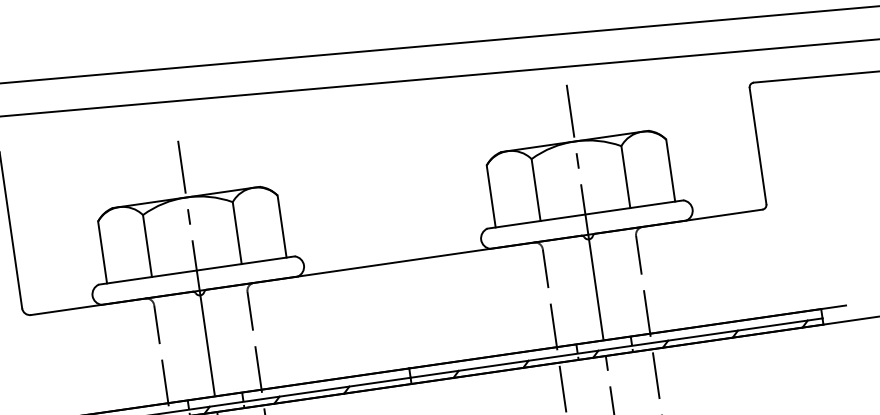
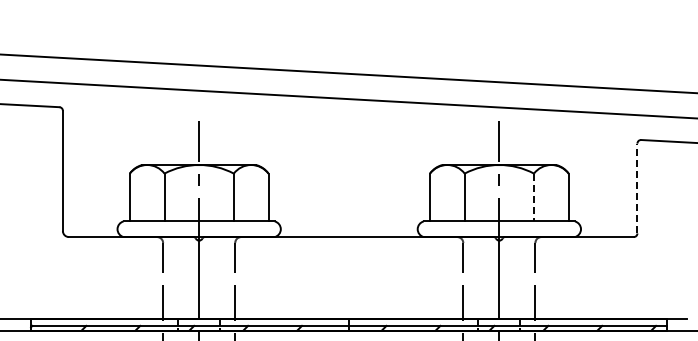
line: (758, 146) -> (637, 188), solid -> dashed
line: (626, 176) -> (534, 197), solid -> dashed

